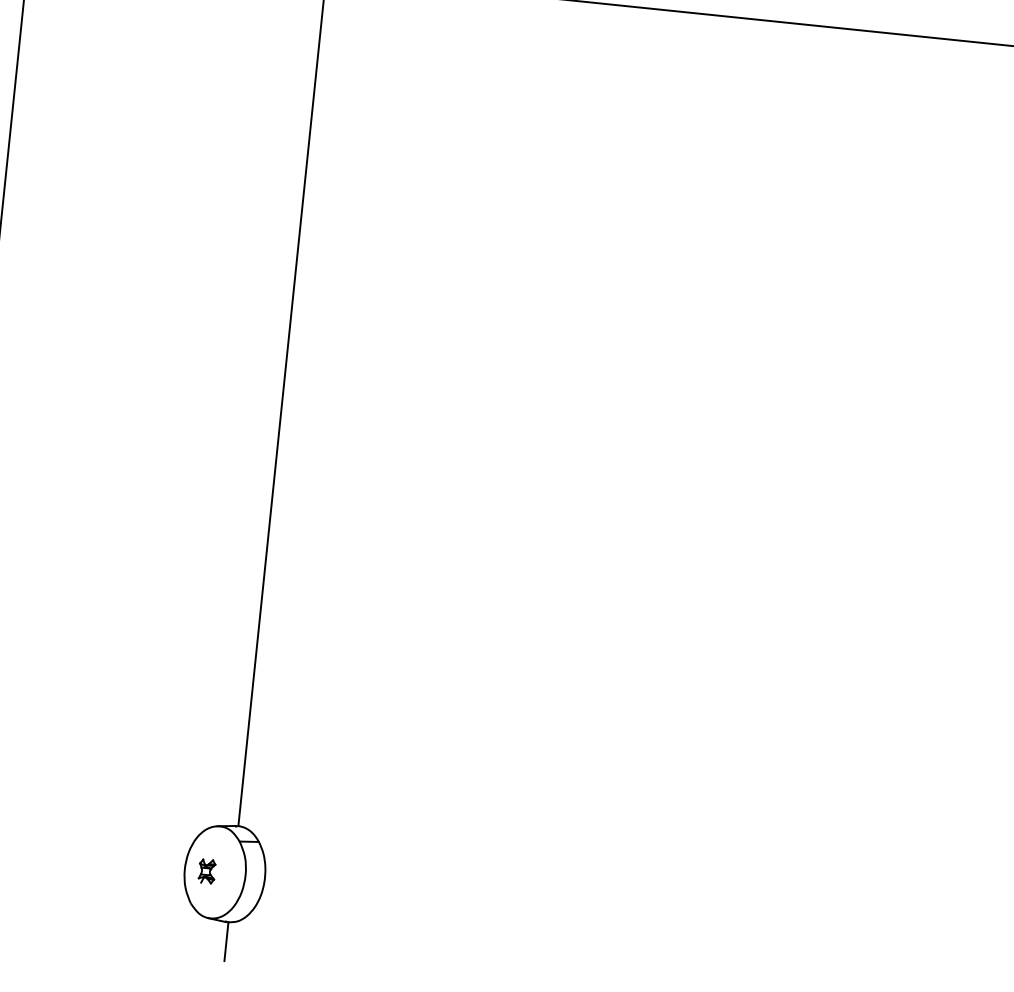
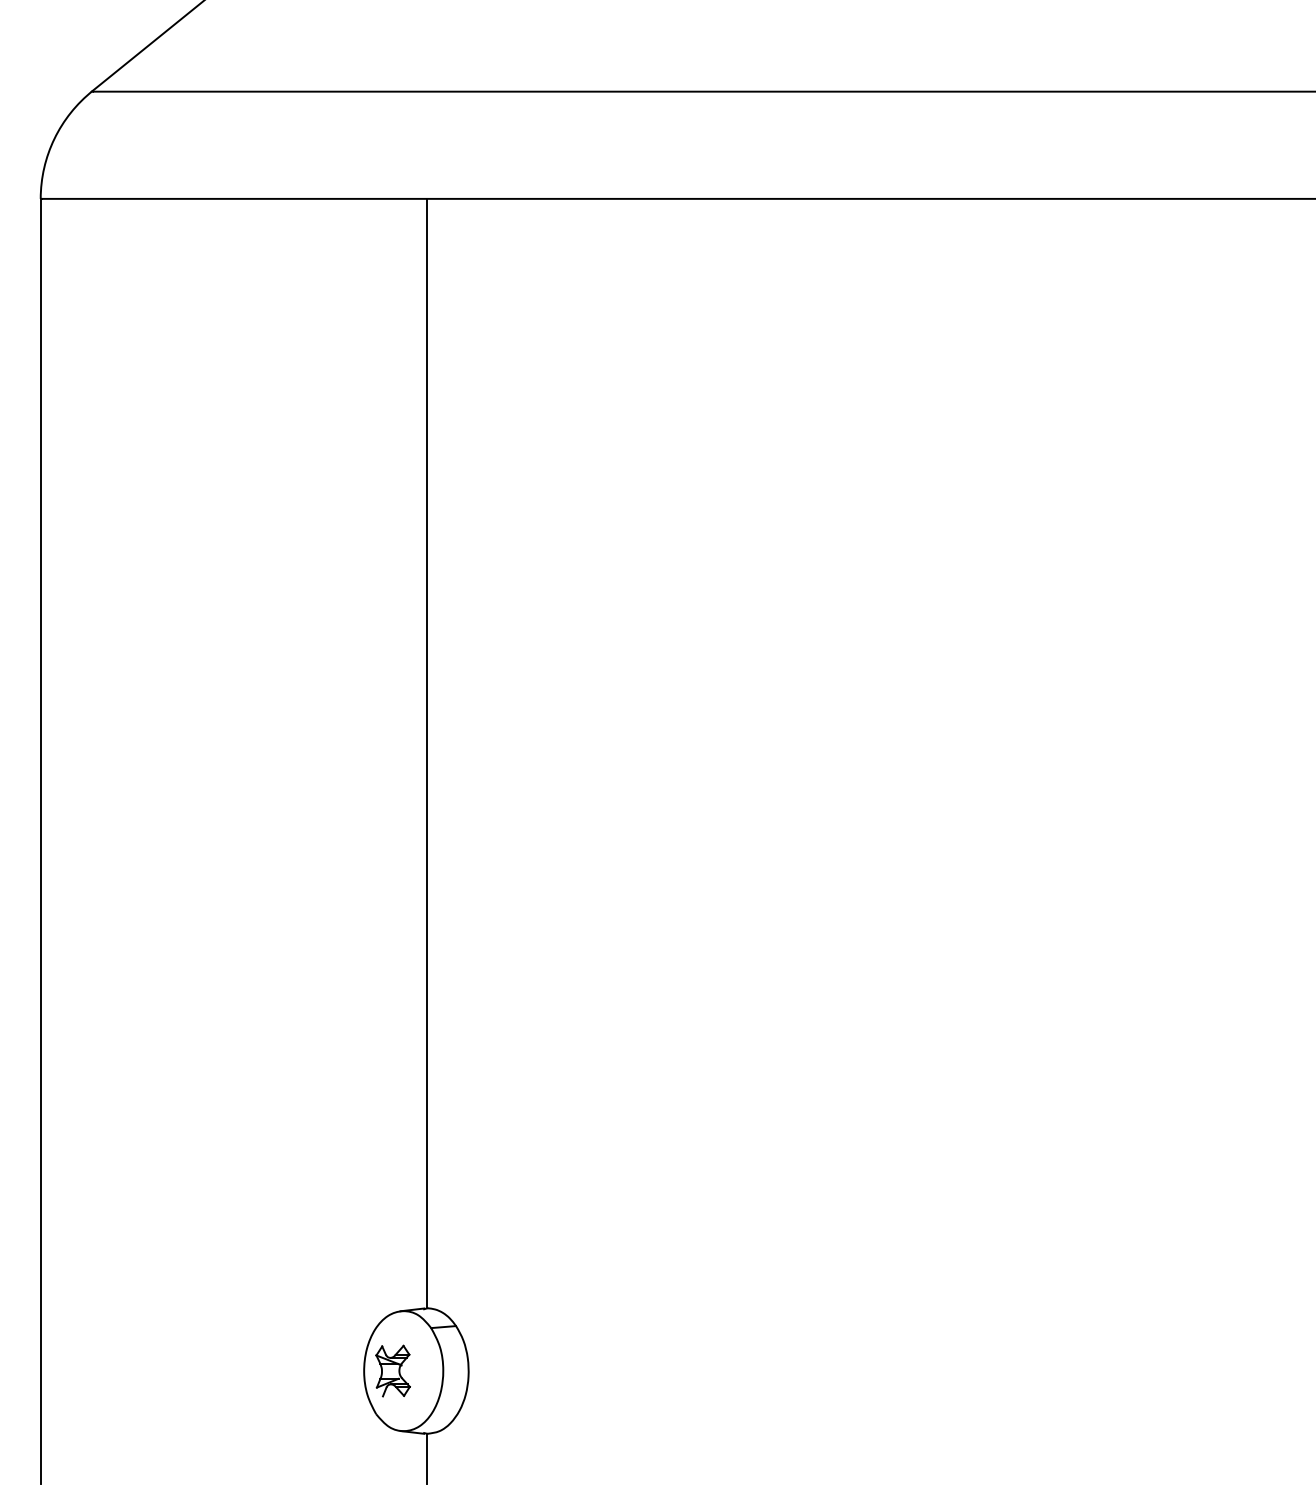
part: (206, 871) -> (392, 1370), size x1.67

